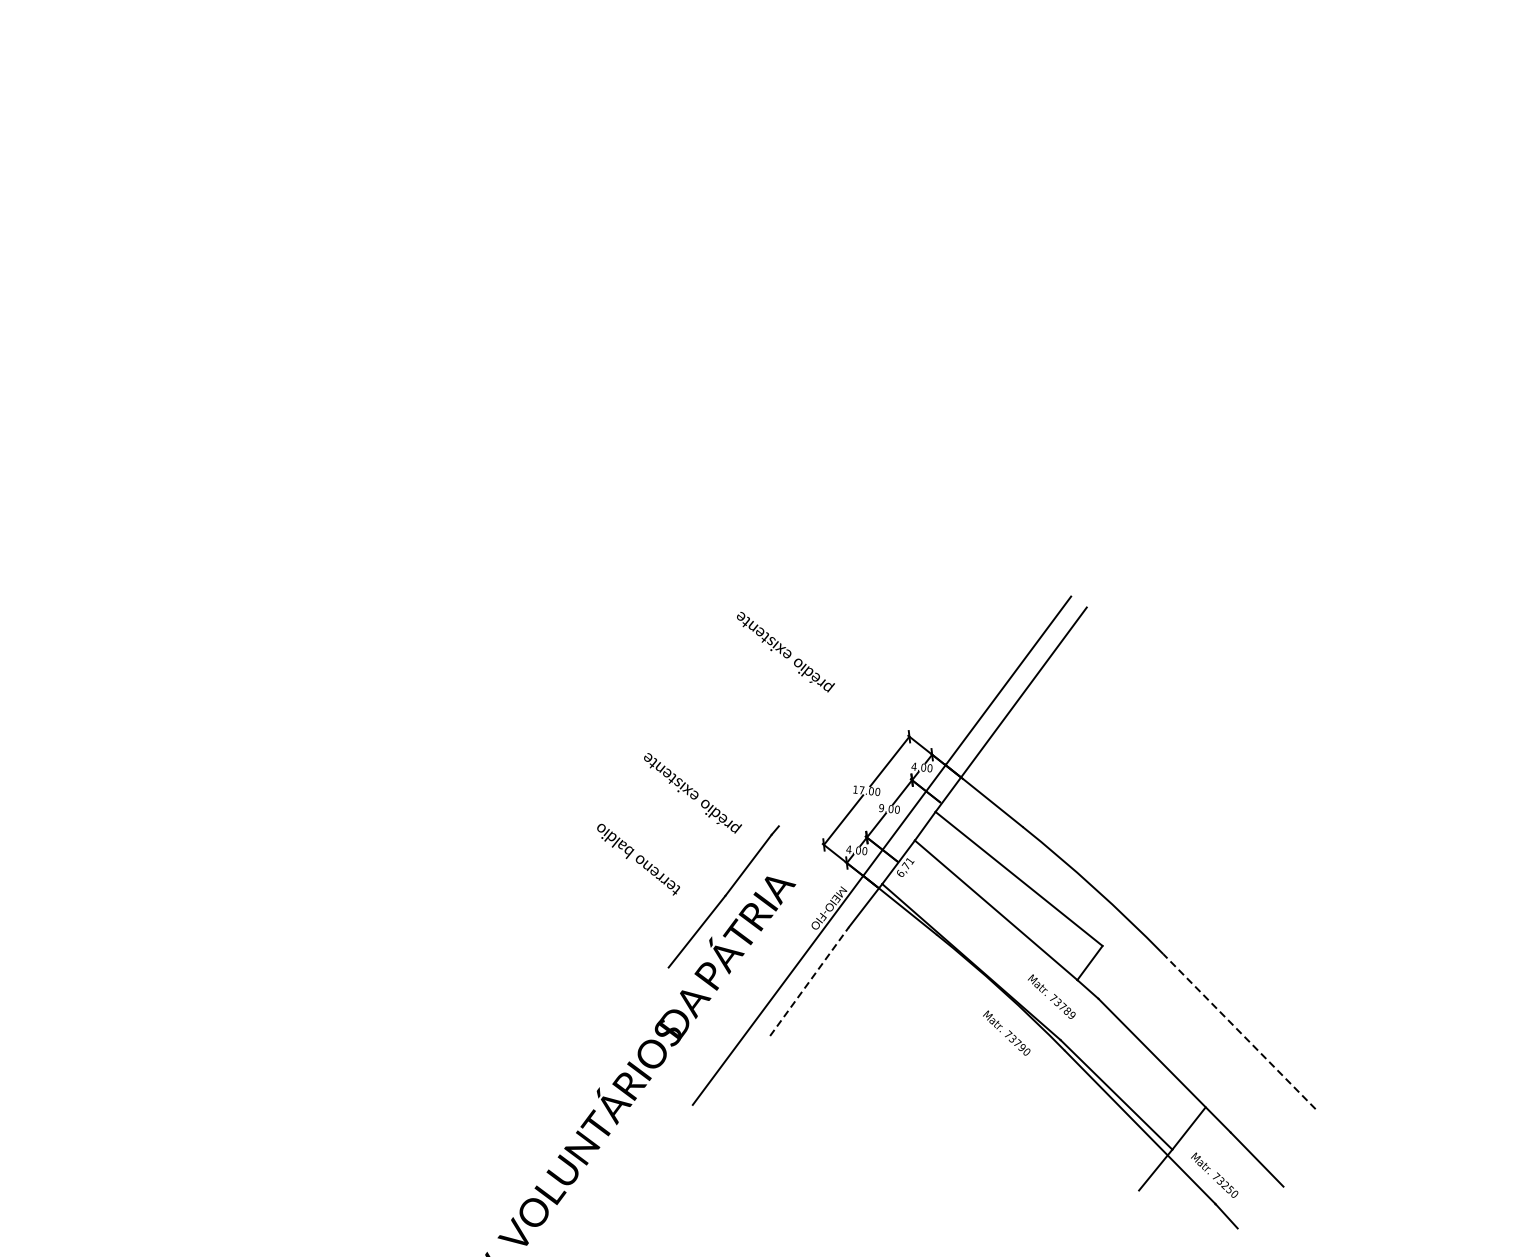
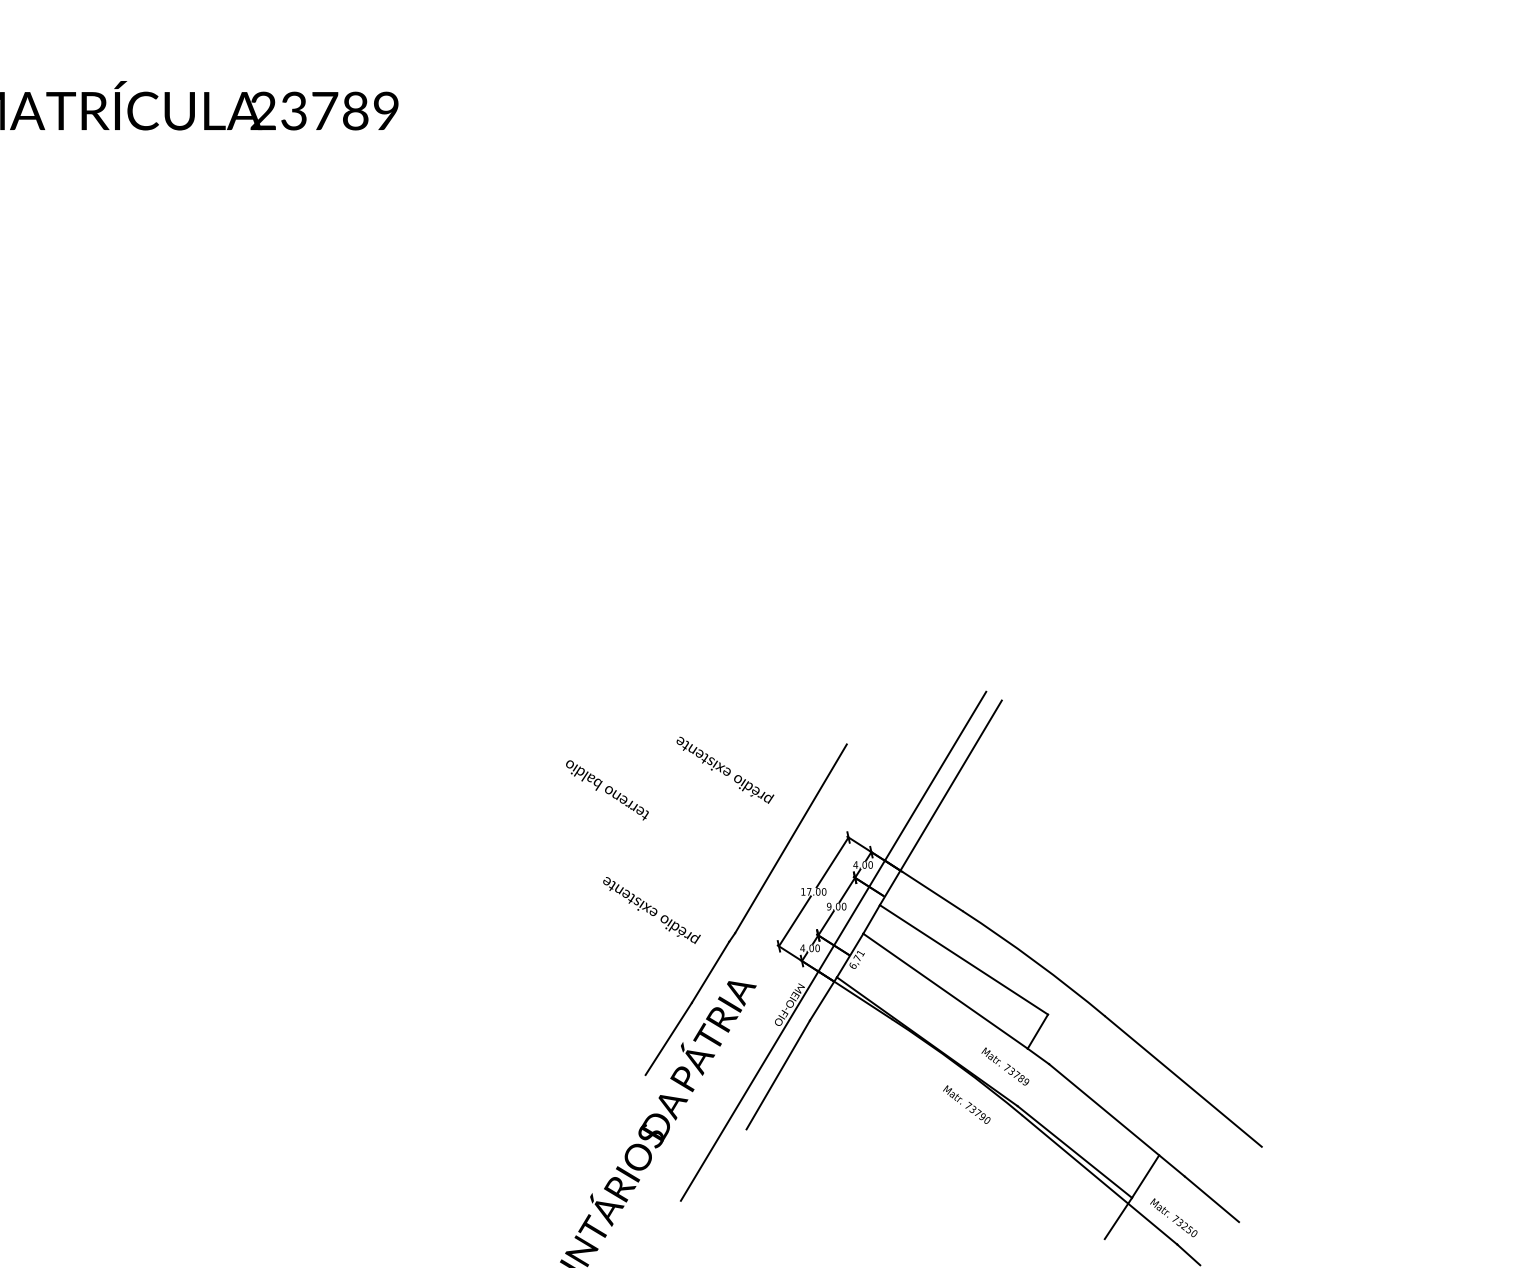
line: (847, 731) -> (790, 838), added
text: (638, 859) -> (607, 790), moved
line: (809, 982) -> (778, 1075), dashed -> solid
line: (1239, 1031) -> (1183, 1081), dashed -> solid

